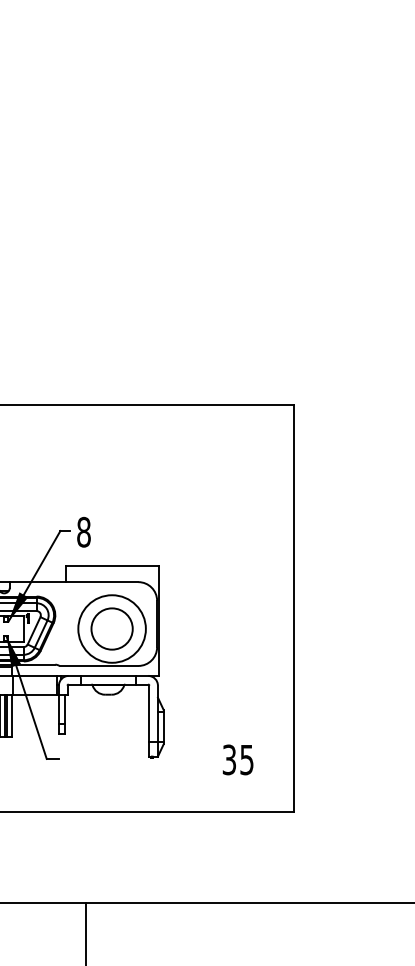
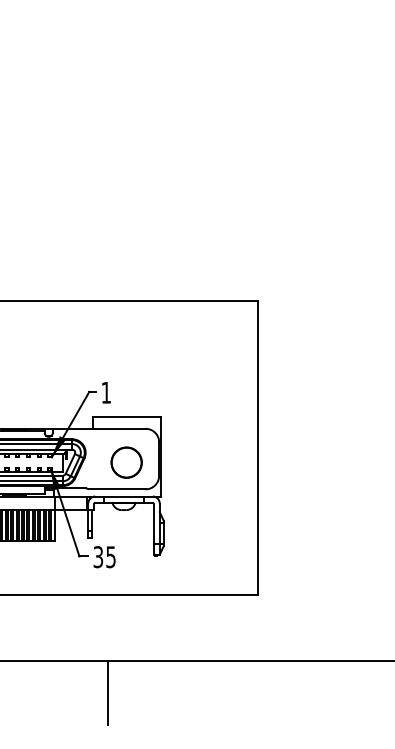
text: (84, 531) -> (106, 392), 8 -> 1
circle: (111, 628) -> (126, 462), size x0.62
text: (237, 760) -> (104, 557), moved

